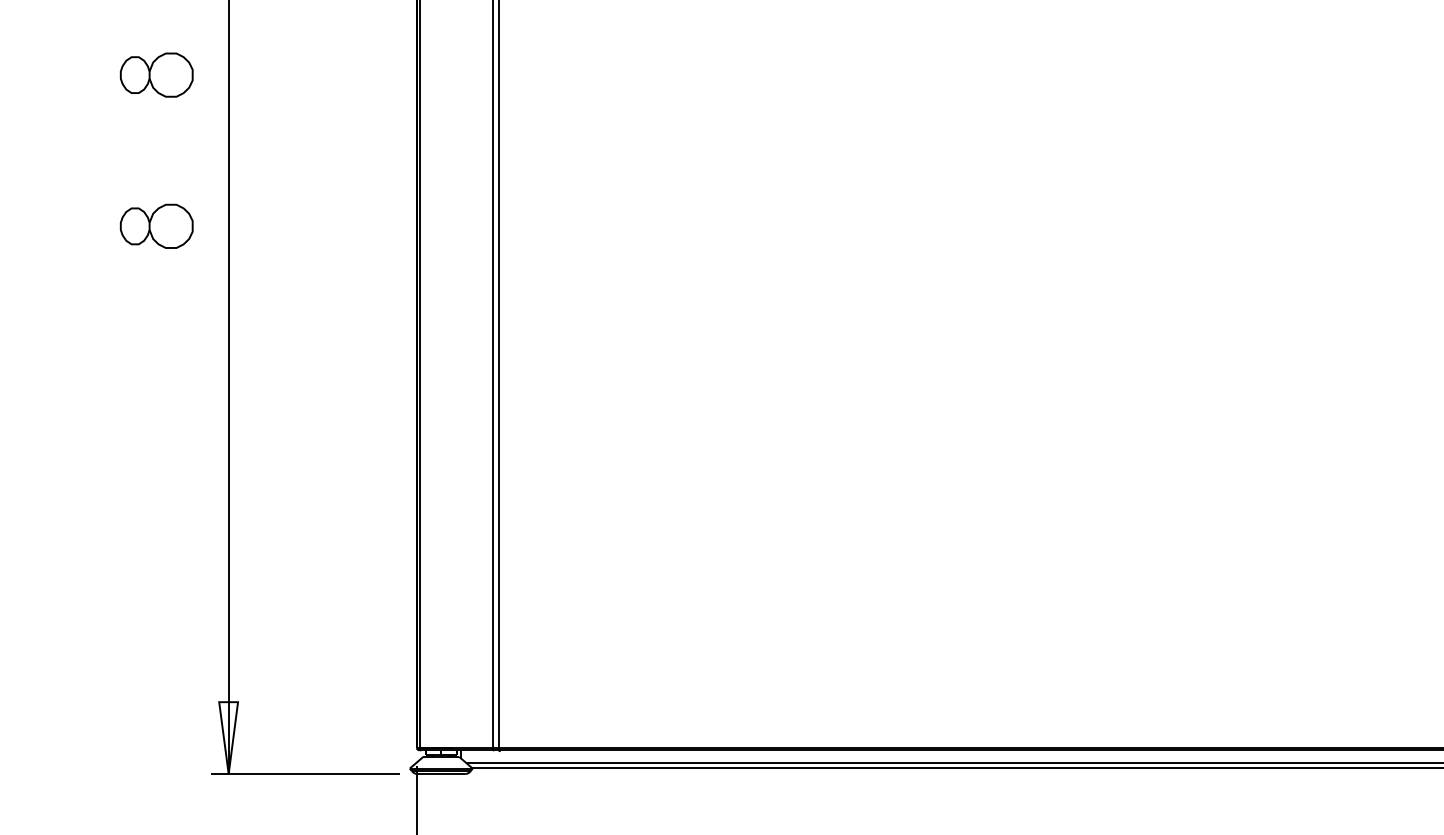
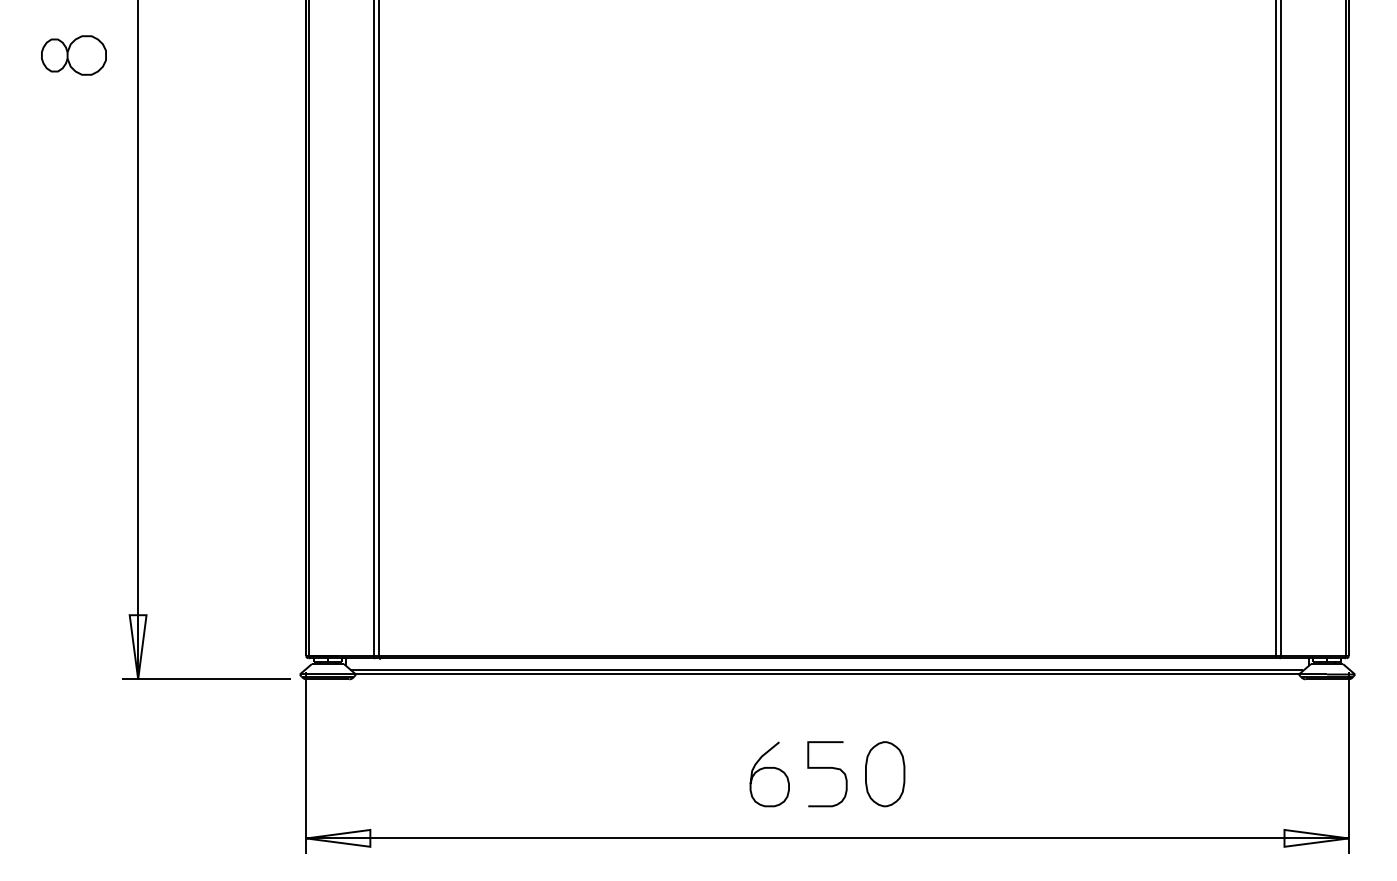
part: (156, 226) -> (73, 190), removed

